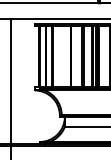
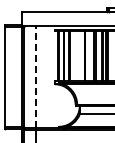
line: (11, 80) -> (35, 76), solid -> dashed

